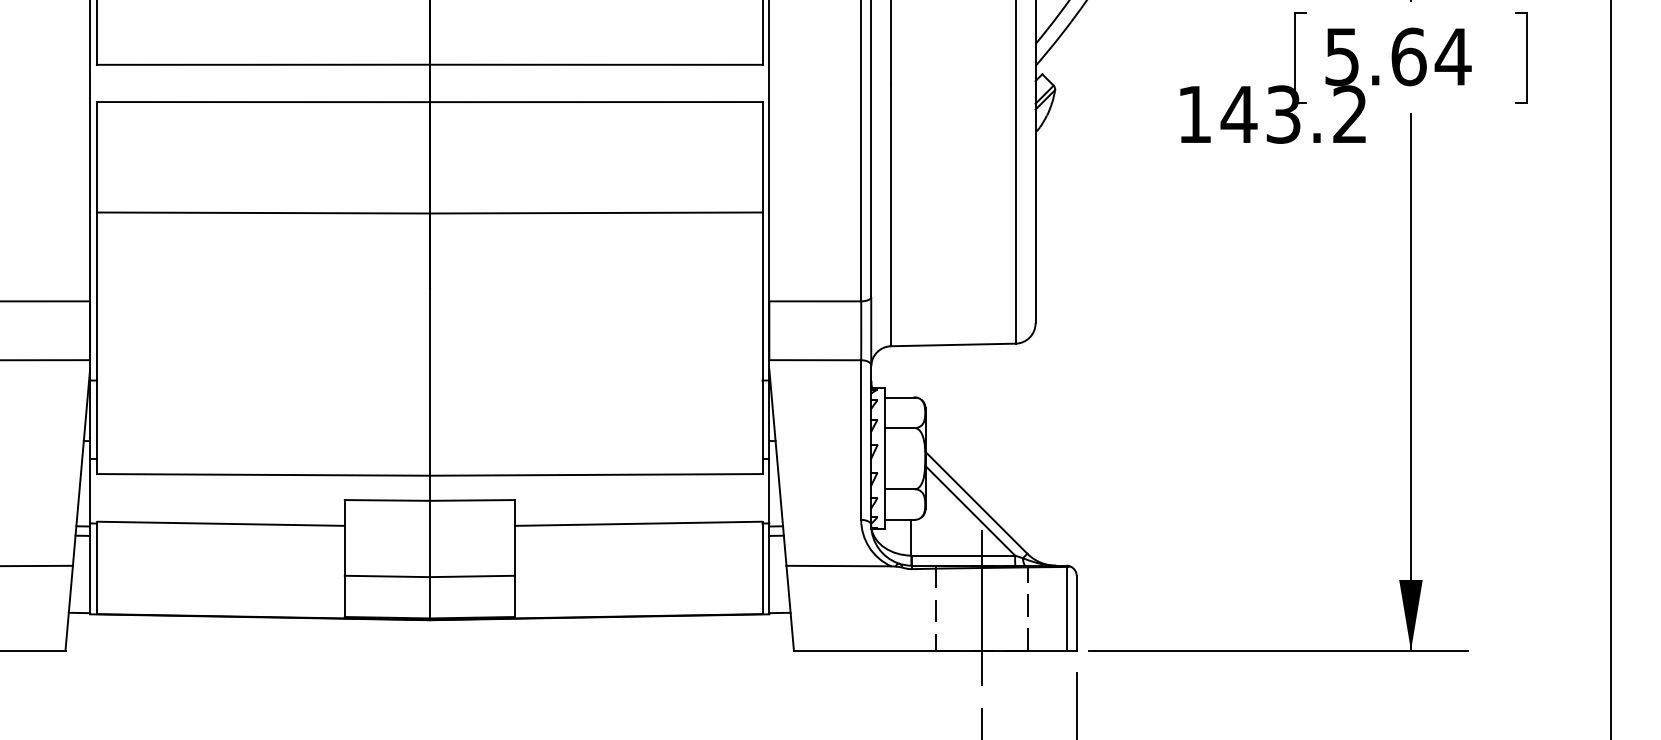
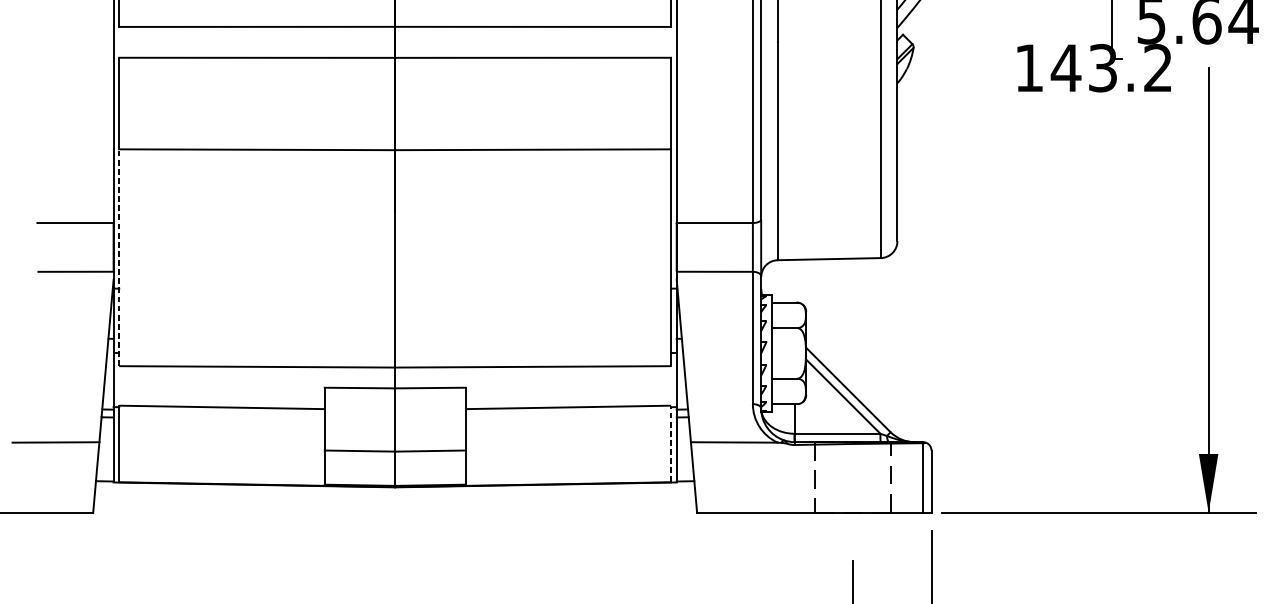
line: (96, 343) -> (118, 257), solid -> dashed
line: (762, 567) -> (671, 443), solid -> dashed
line: (981, 608) -> (852, 477), removed

